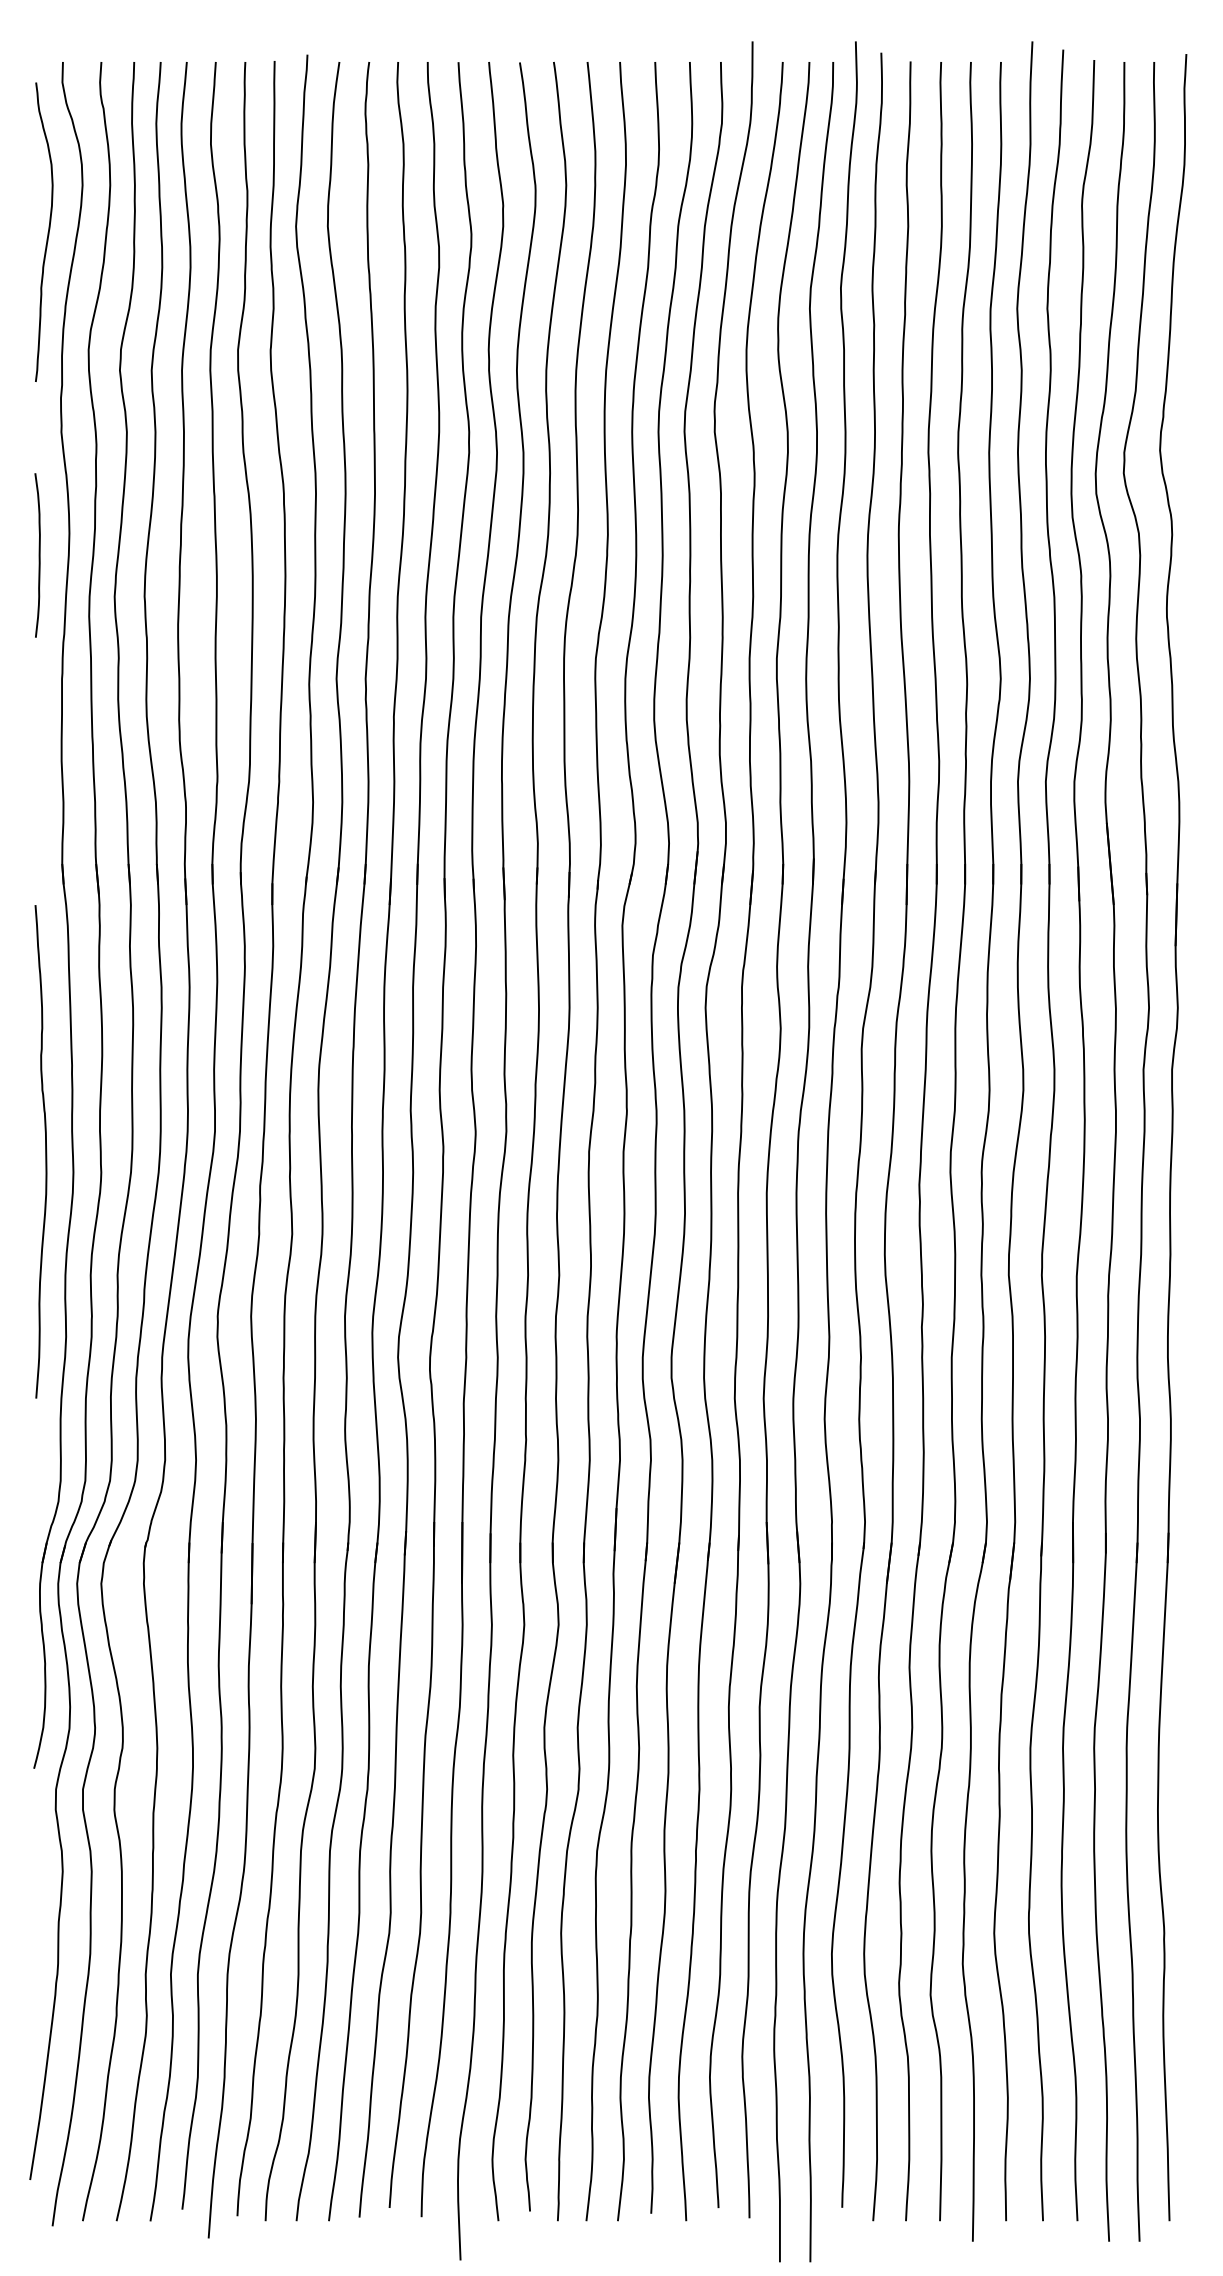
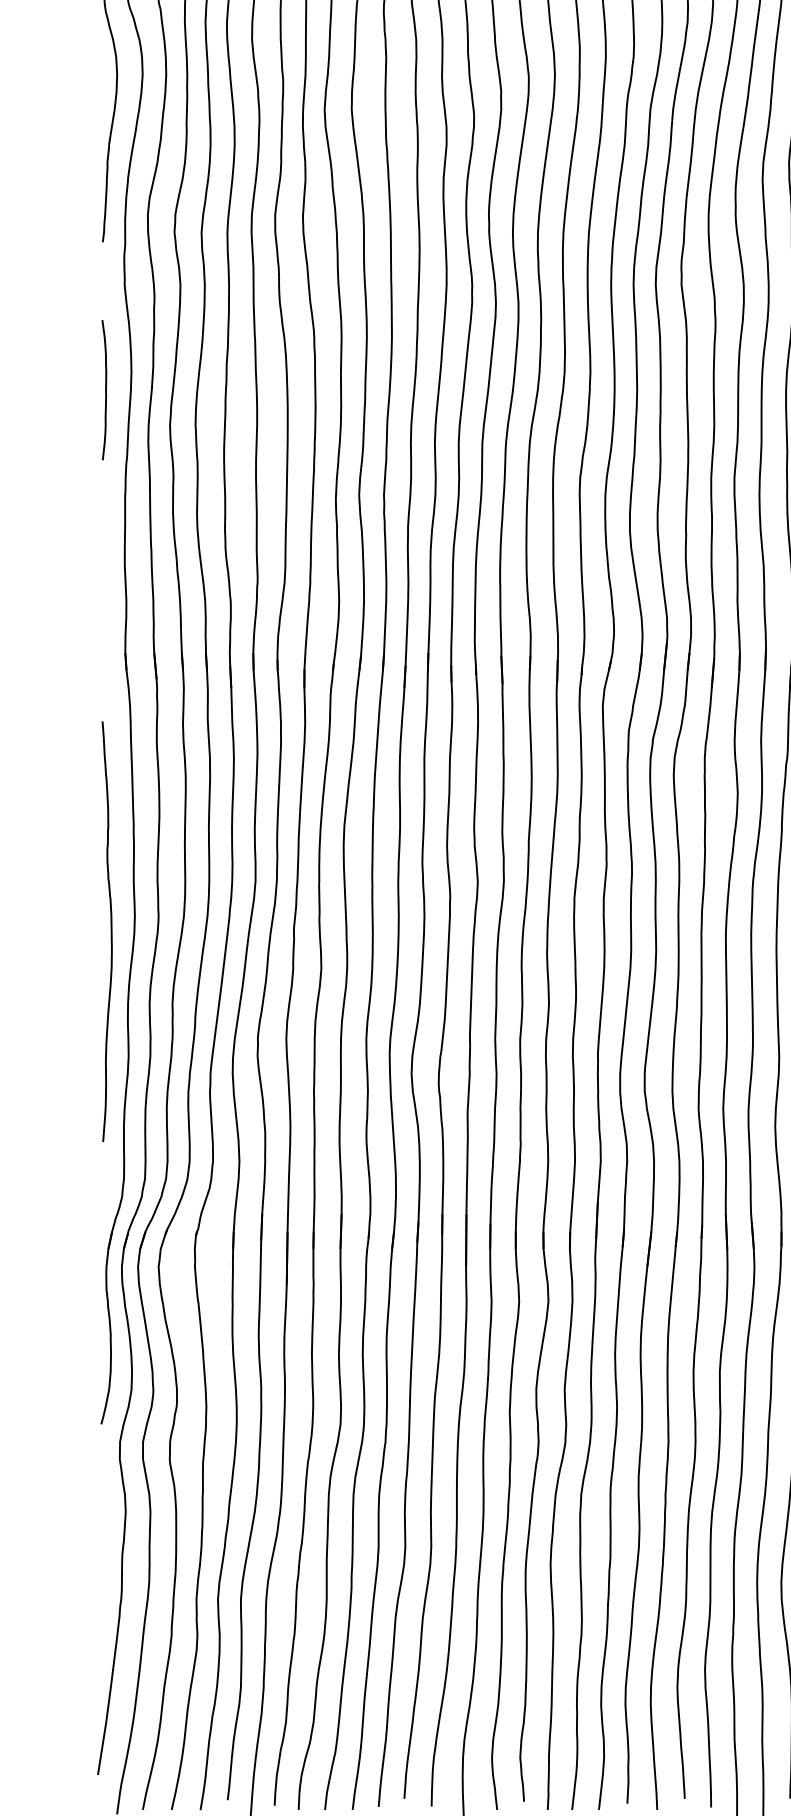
curve: (45, 1151) -> (111, 931), moved

